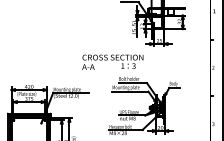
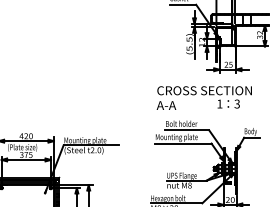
text: (112, 61) -> (203, 96), moved

